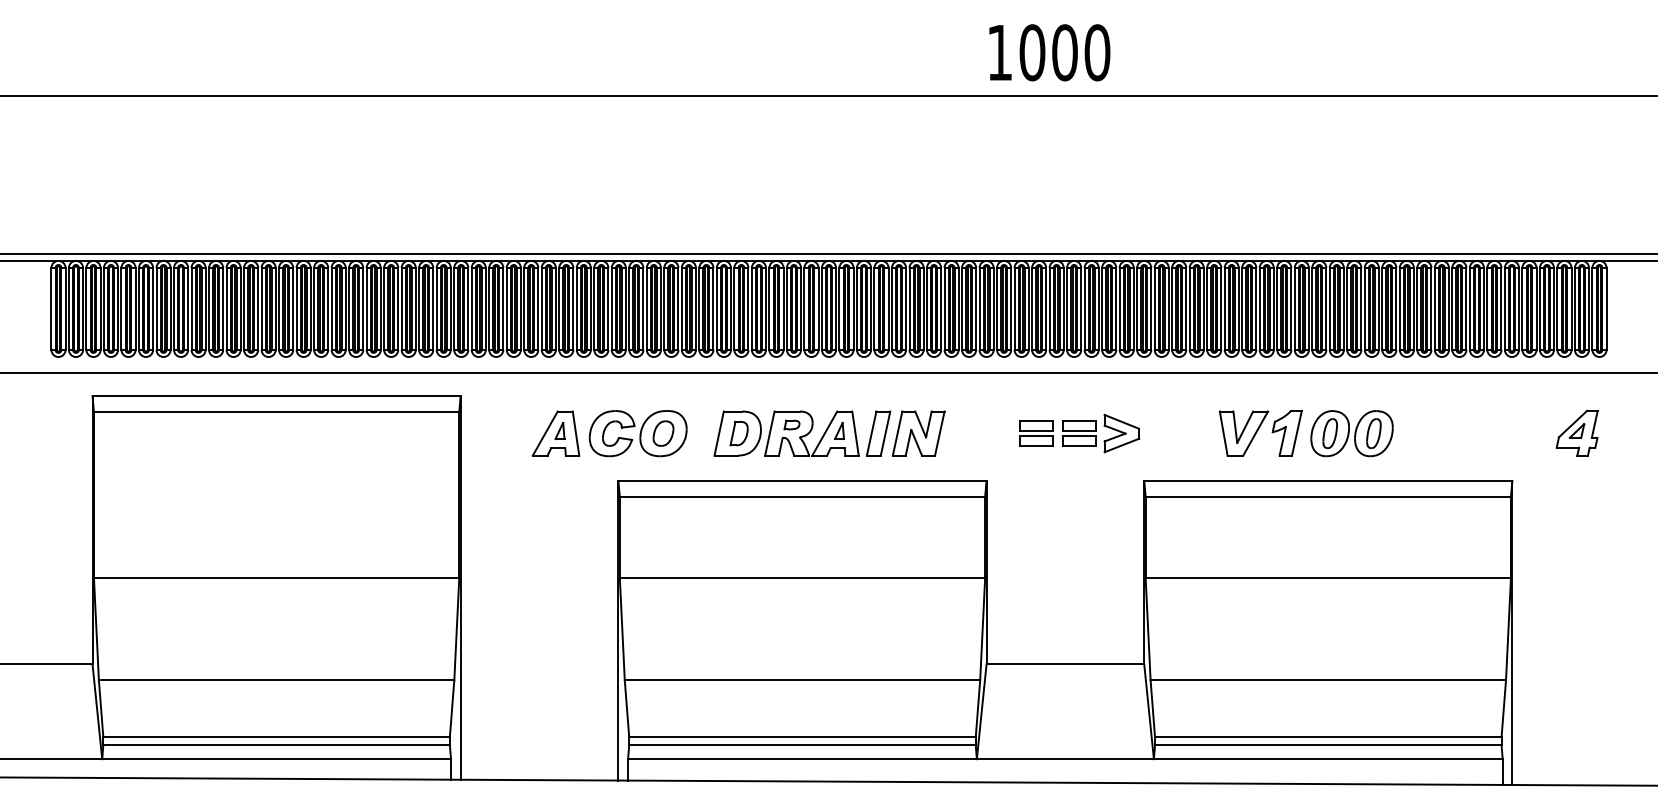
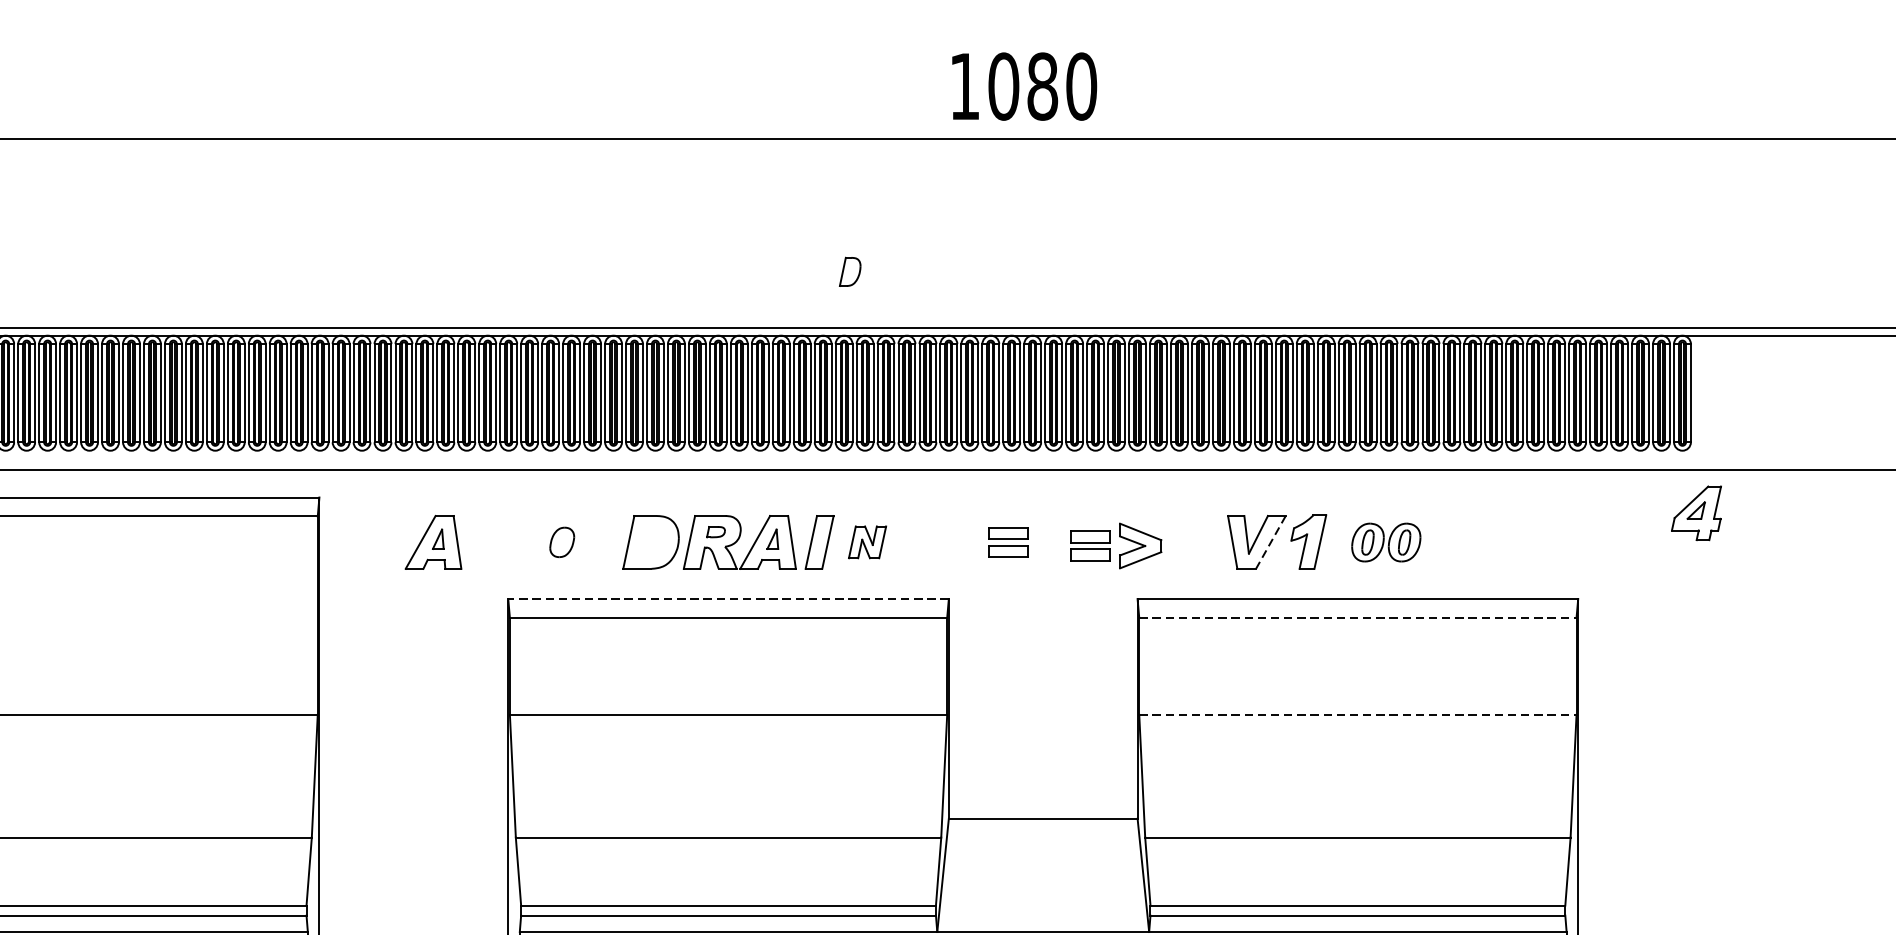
text: (1064, 52) -> (1042, 86), 1000 -> 1080
part: (637, 433) -> (531, 542), removed
part: (738, 433) -> (849, 271), moved
part: (918, 433) -> (867, 542), size x0.6
part: (1101, 433) -> (1116, 545), moved
part: (1351, 433) -> (1385, 542), size x0.7
part: (1576, 433) -> (1695, 513), moved
line: (1255, 434) -> (1270, 543), solid -> dashed
line: (801, 480) -> (727, 598), solid -> dashed
line: (1328, 496) -> (1358, 617), solid -> dashed
line: (1328, 577) -> (1358, 714), solid -> dashed

